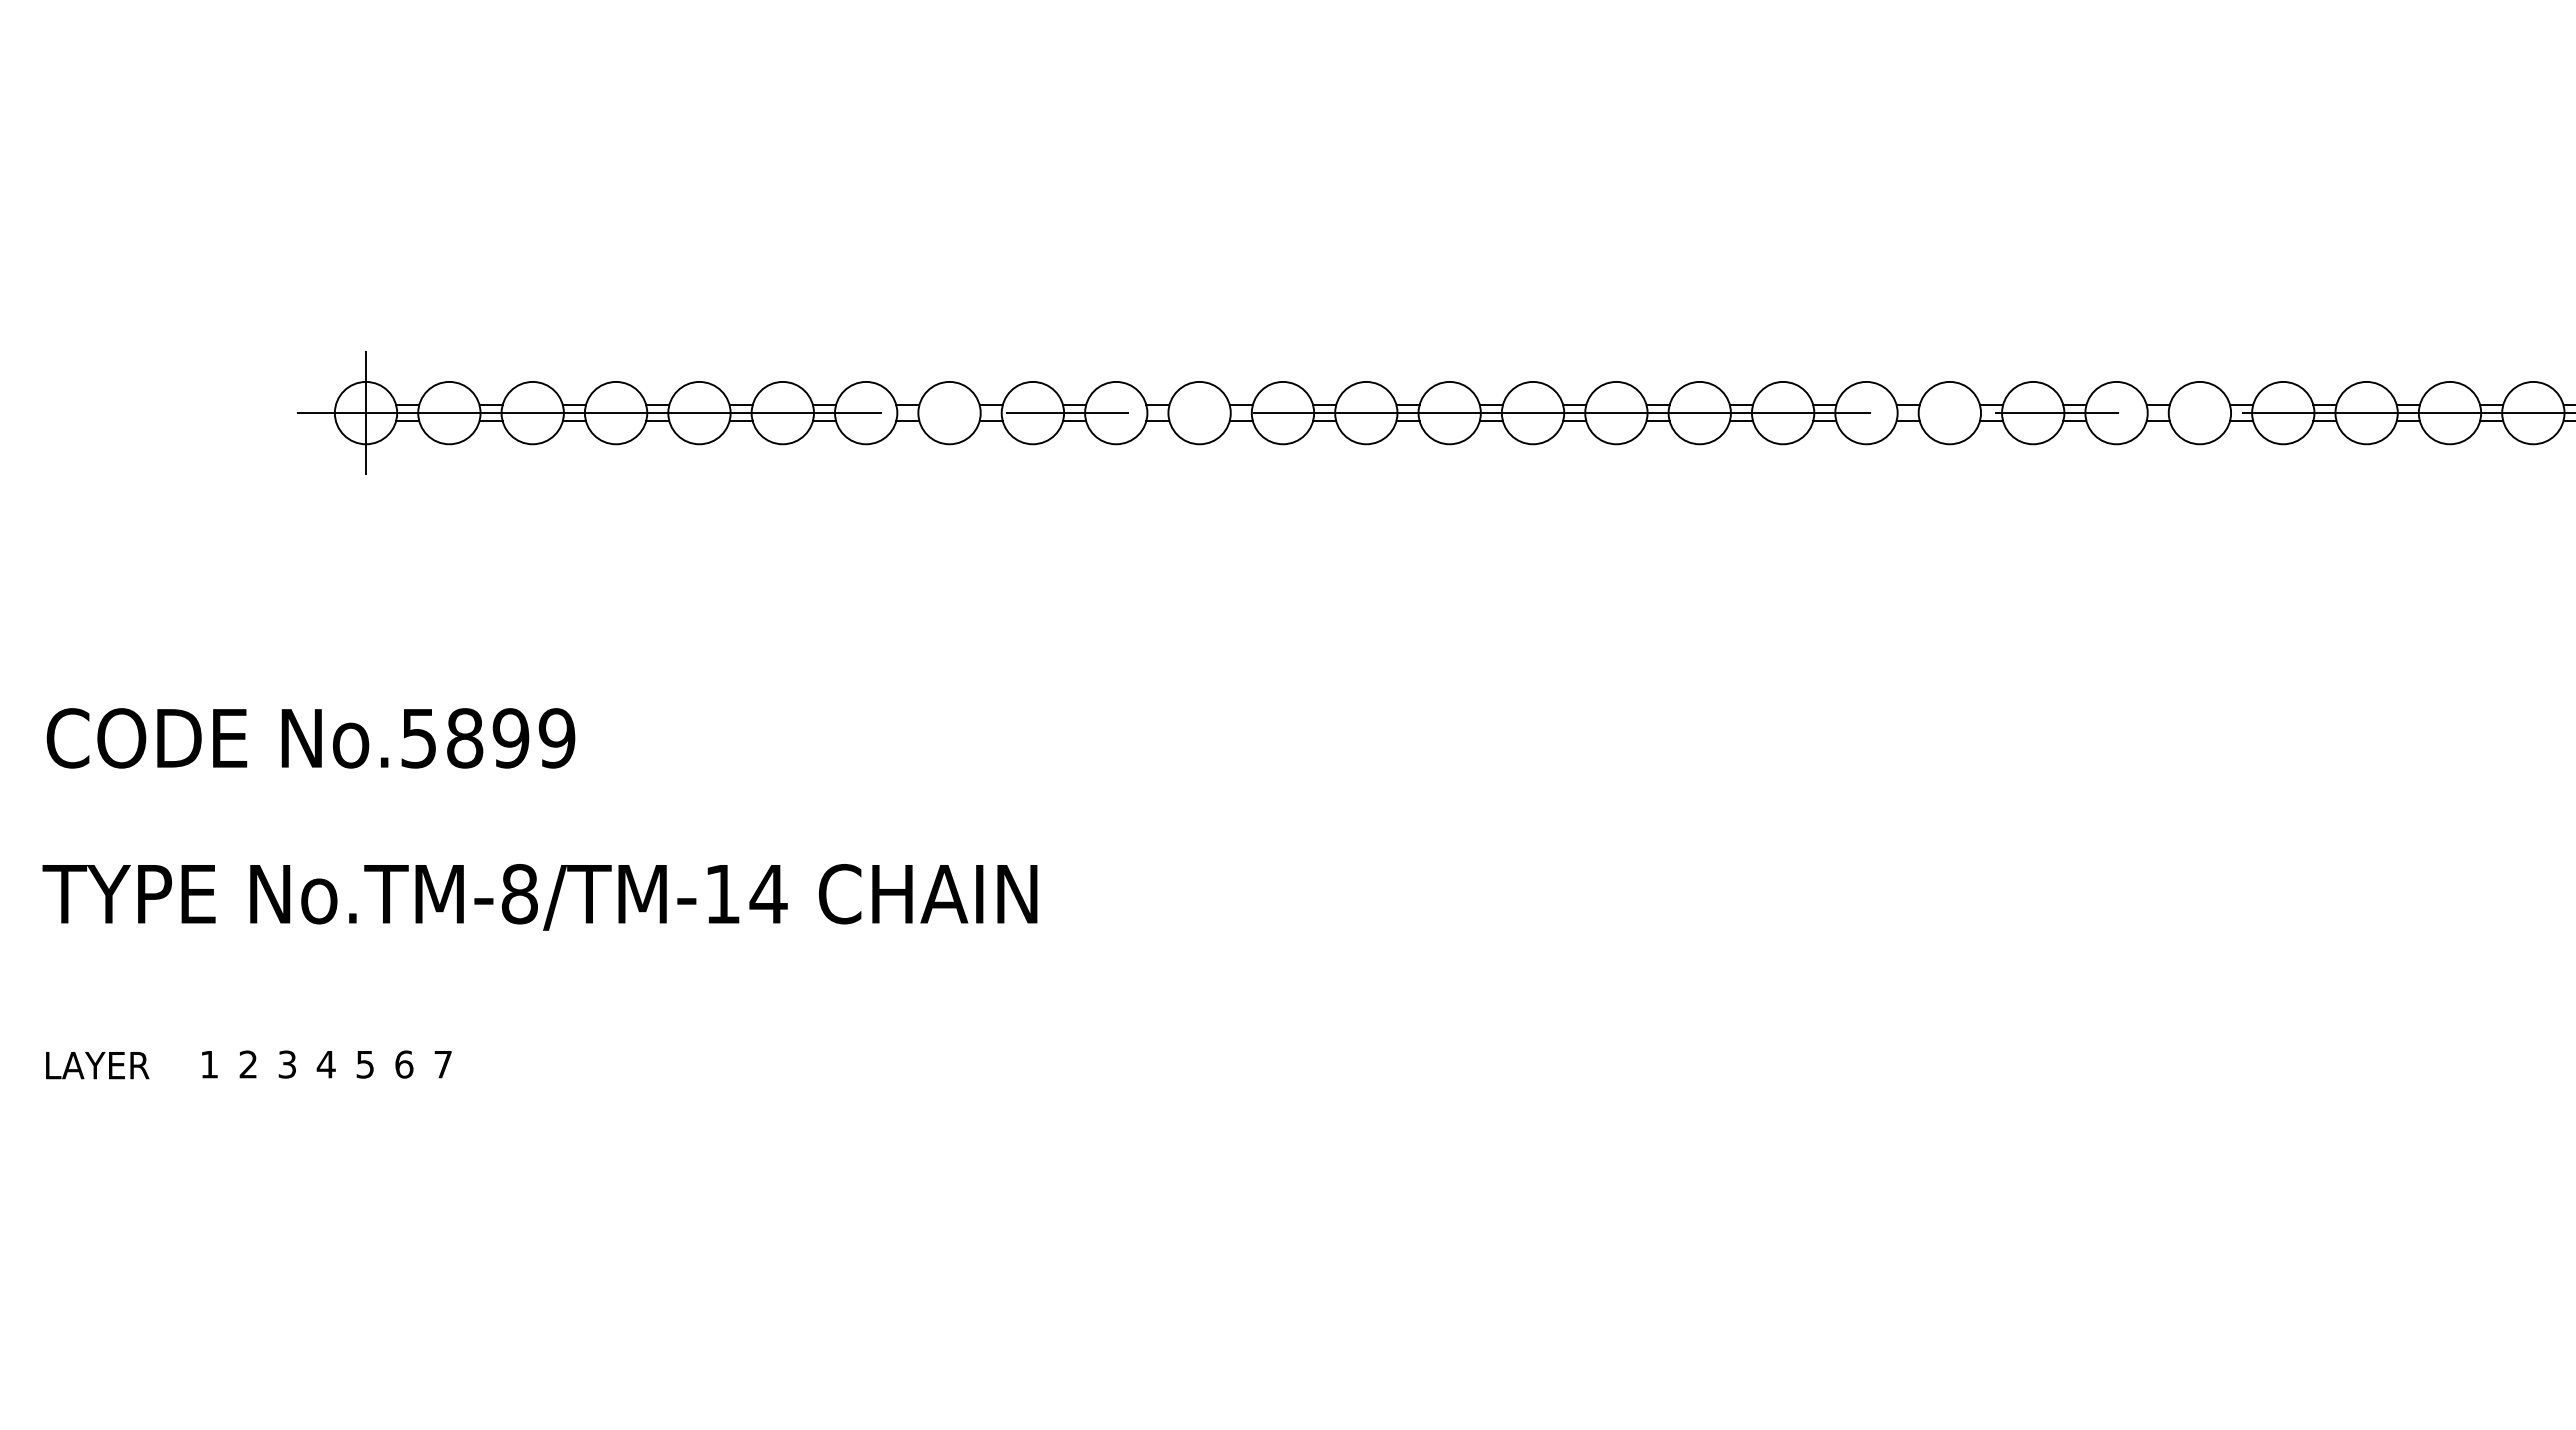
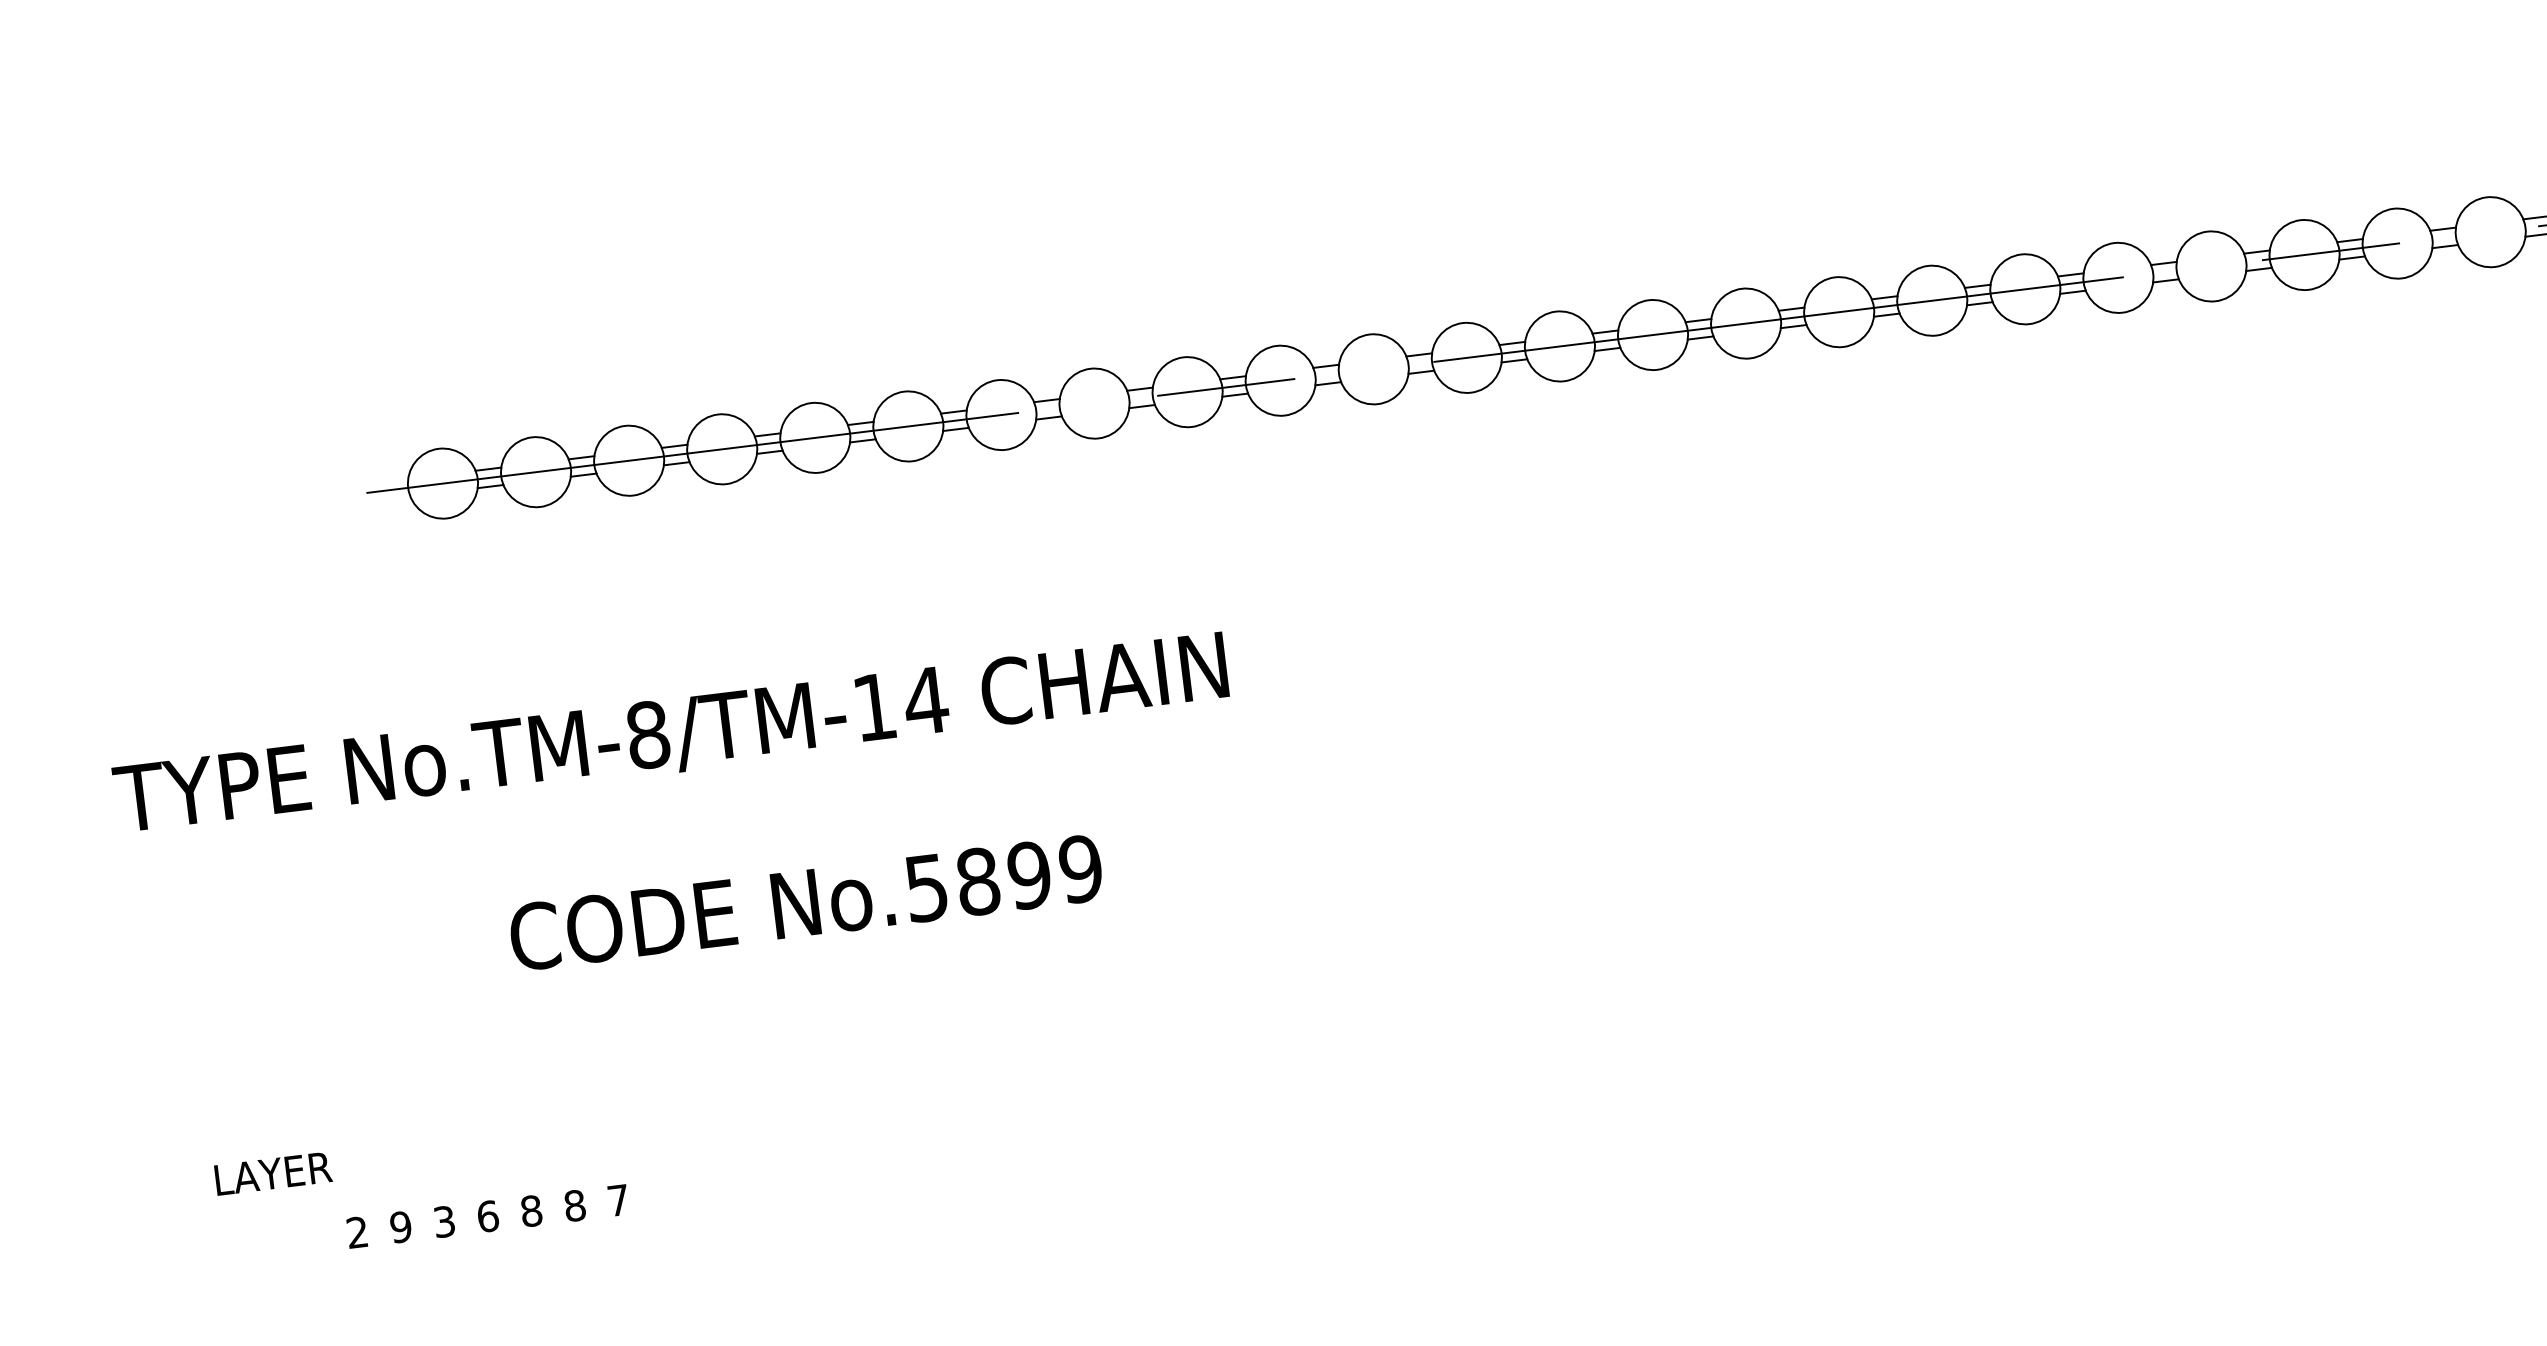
line: (366, 412) -> (443, 482), removed
text: (310, 738) -> (805, 903), moved
text: (539, 897) -> (670, 736), moved
text: (208, 1064) -> (356, 1232), 1 -> 2
text: (248, 1064) -> (401, 1227), 2 -> 9
text: (325, 1064) -> (487, 1216), 4 -> 6
text: (365, 1064) -> (531, 1211), 5 -> 8
text: (404, 1064) -> (575, 1205), 6 -> 8
text: (97, 1065) -> (273, 1173), moved

